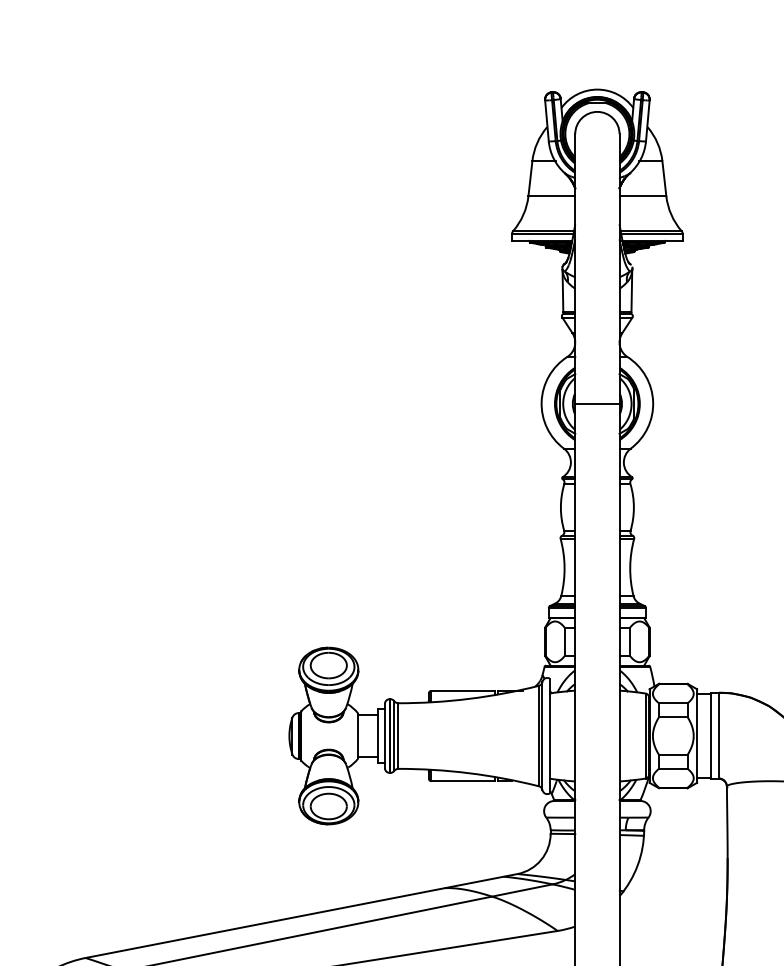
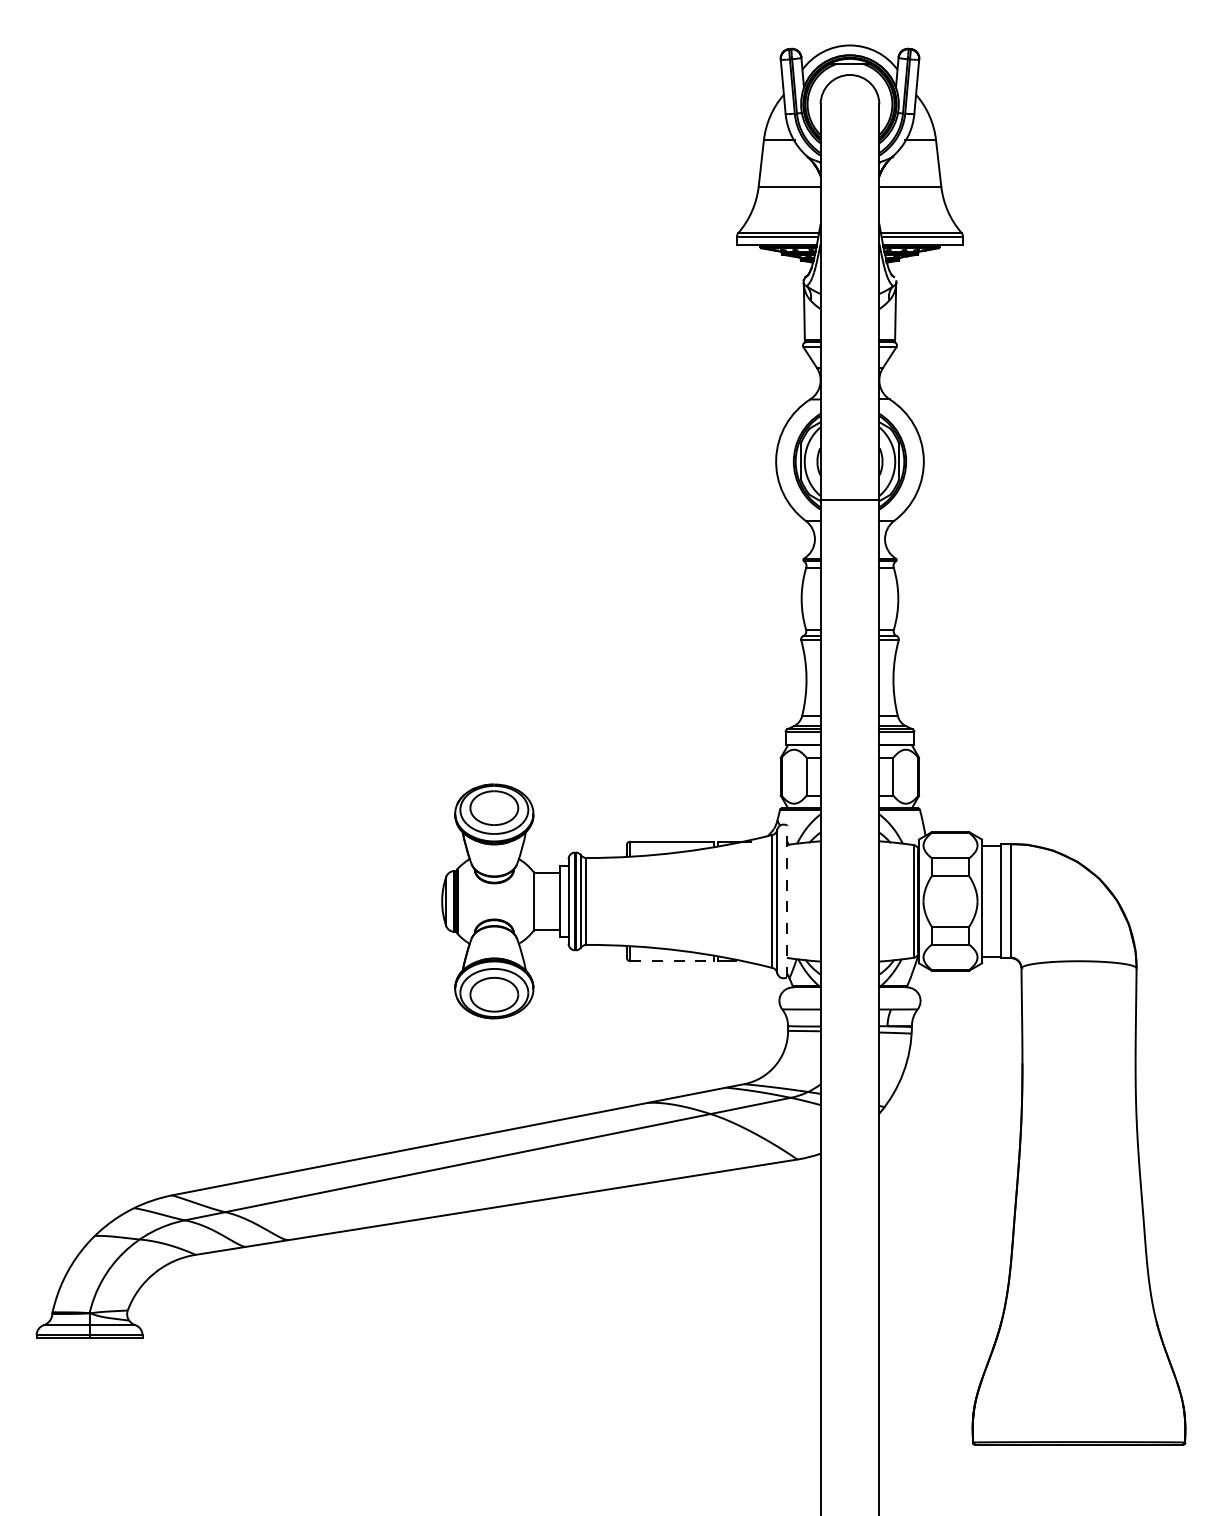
line: (597, 403) -> (849, 499), moved
line: (549, 735) -> (786, 900), solid -> dashed
line: (463, 781) -> (672, 961), solid -> dashed

